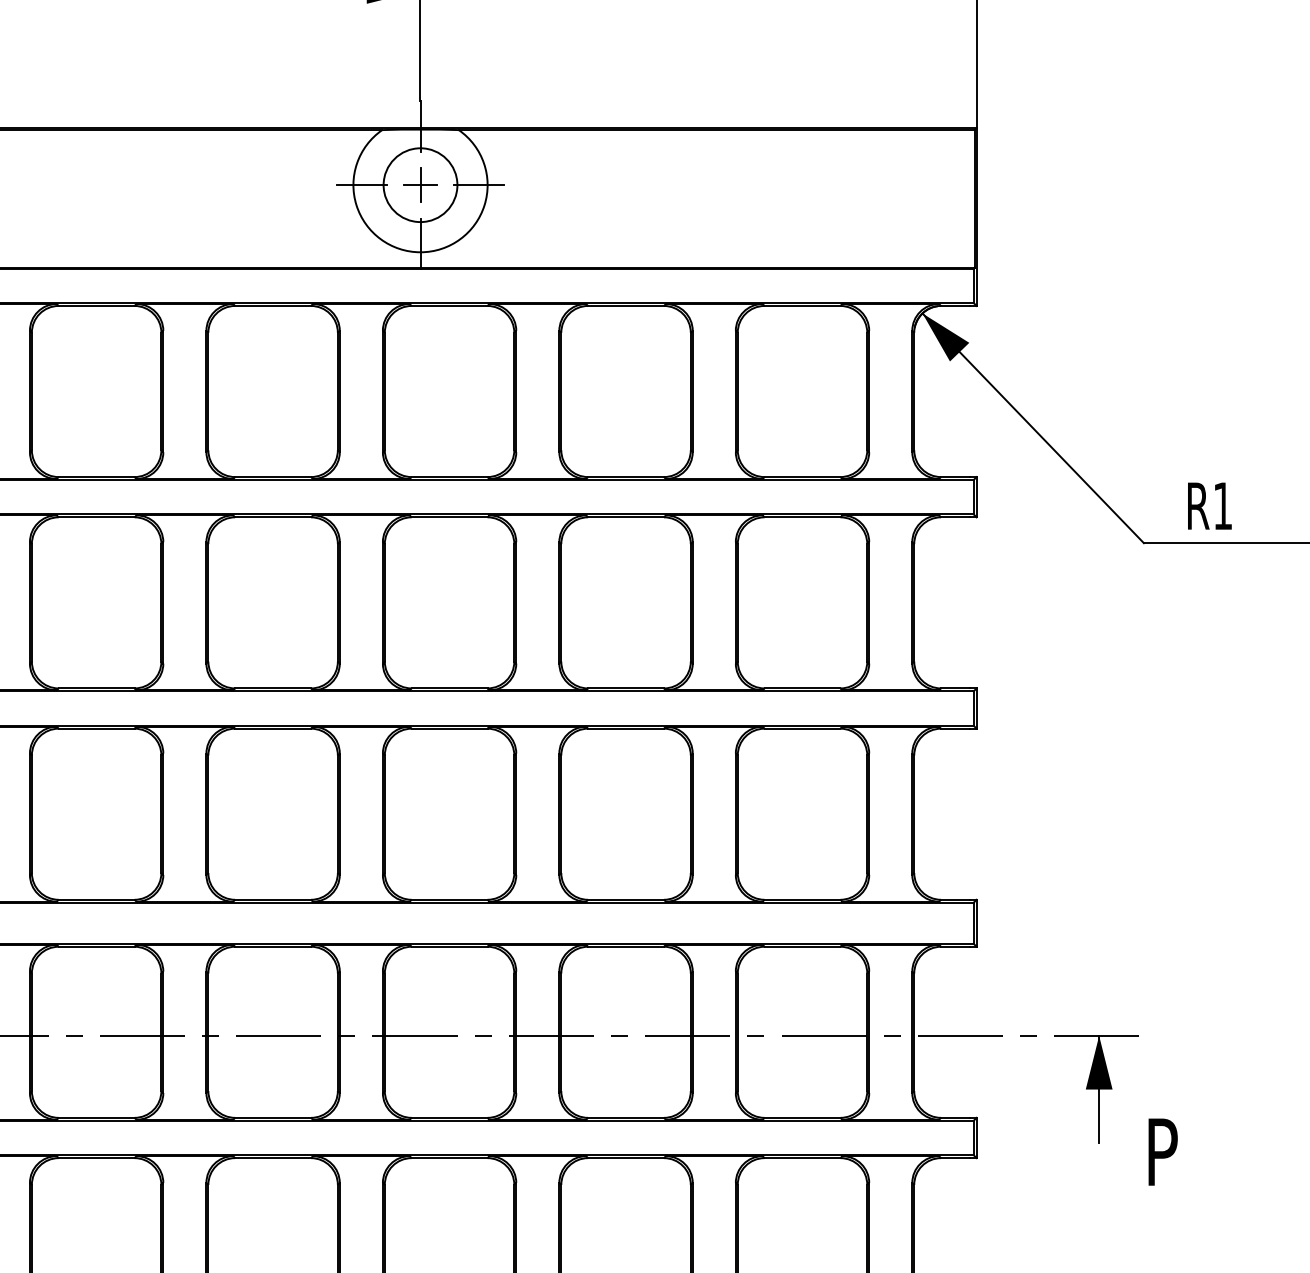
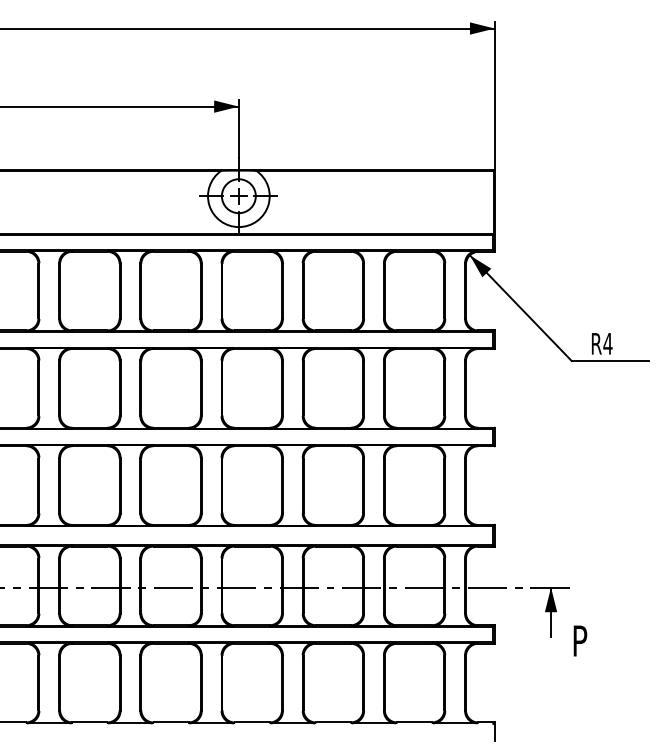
text: (1221, 505) -> (607, 343), R1 -> R4

